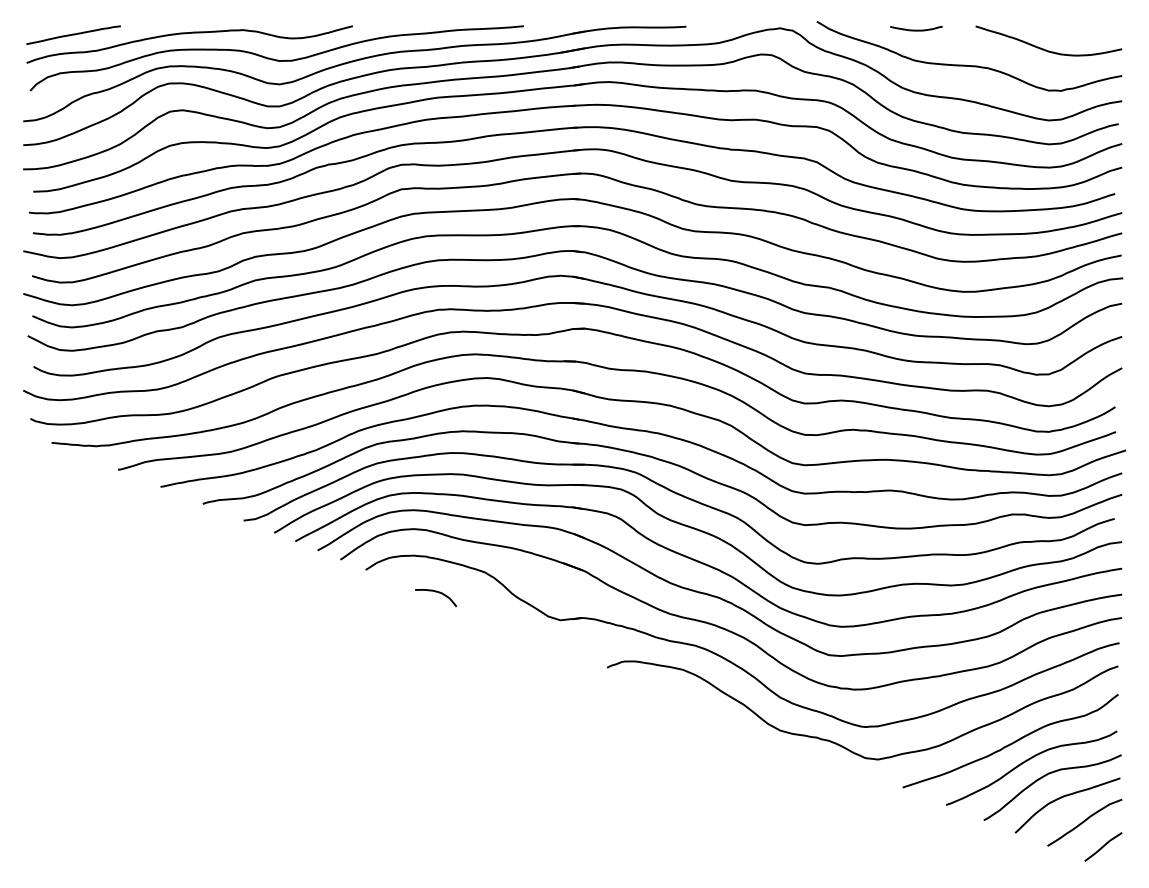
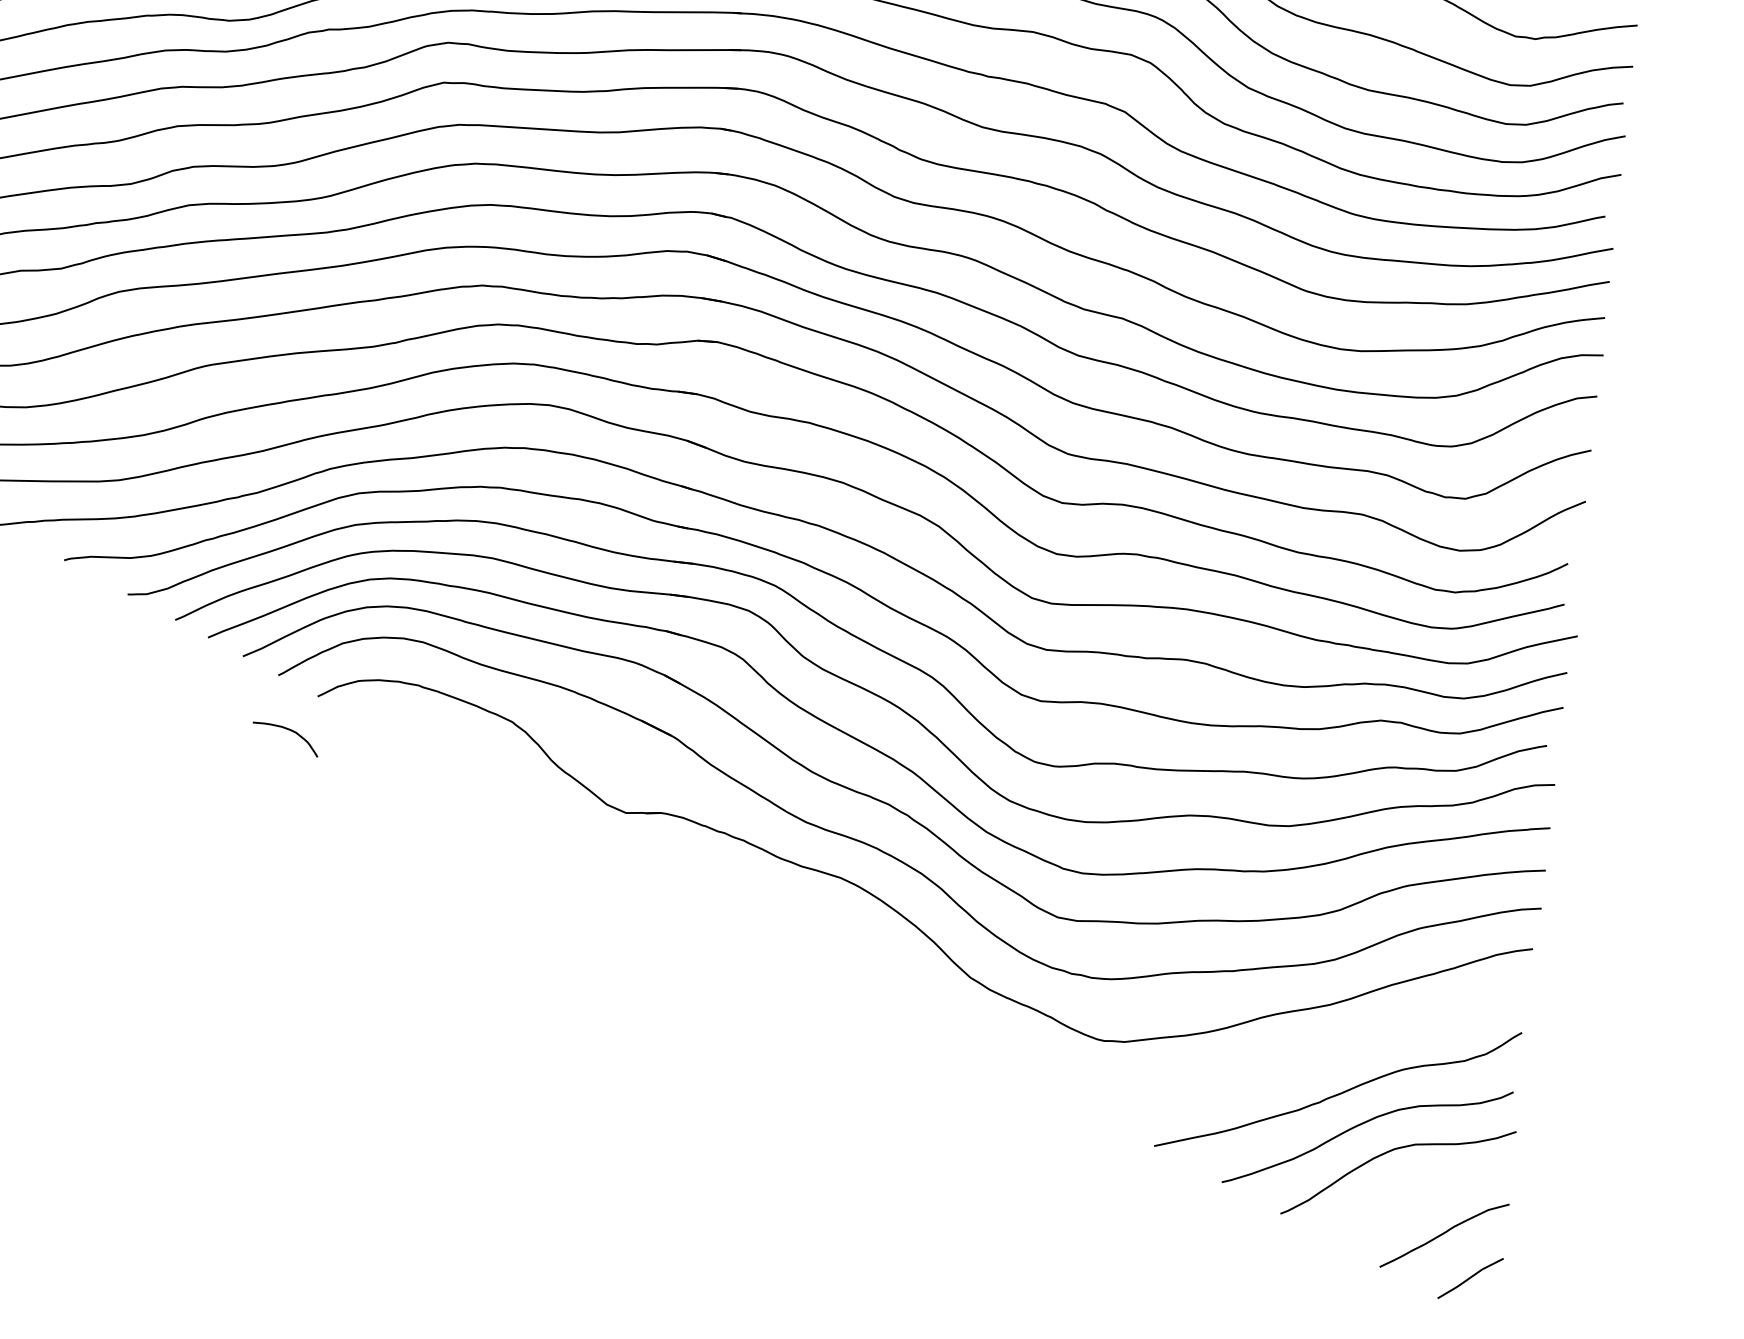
curve: (438, 593) -> (290, 732), moved
curve: (844, 746) -> (1066, 1068), removed
curve: (1064, 797) -> (1415, 1190), removed

